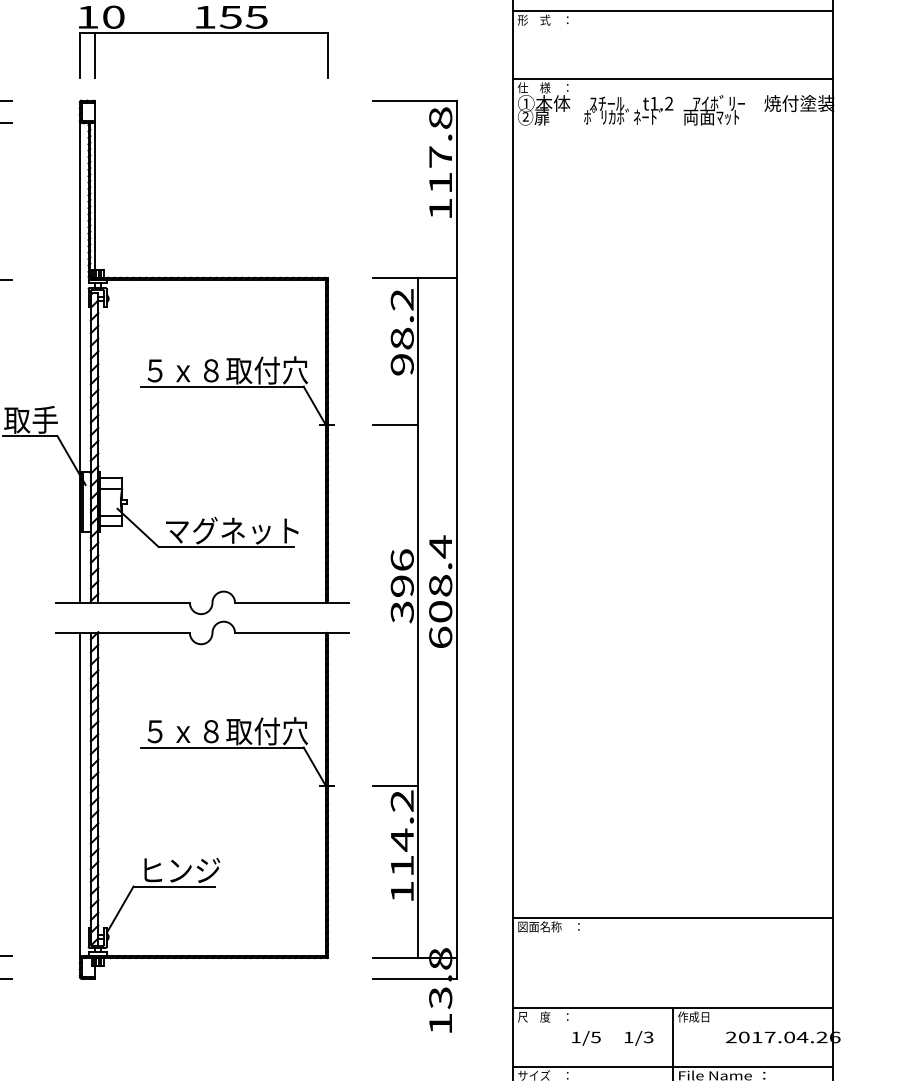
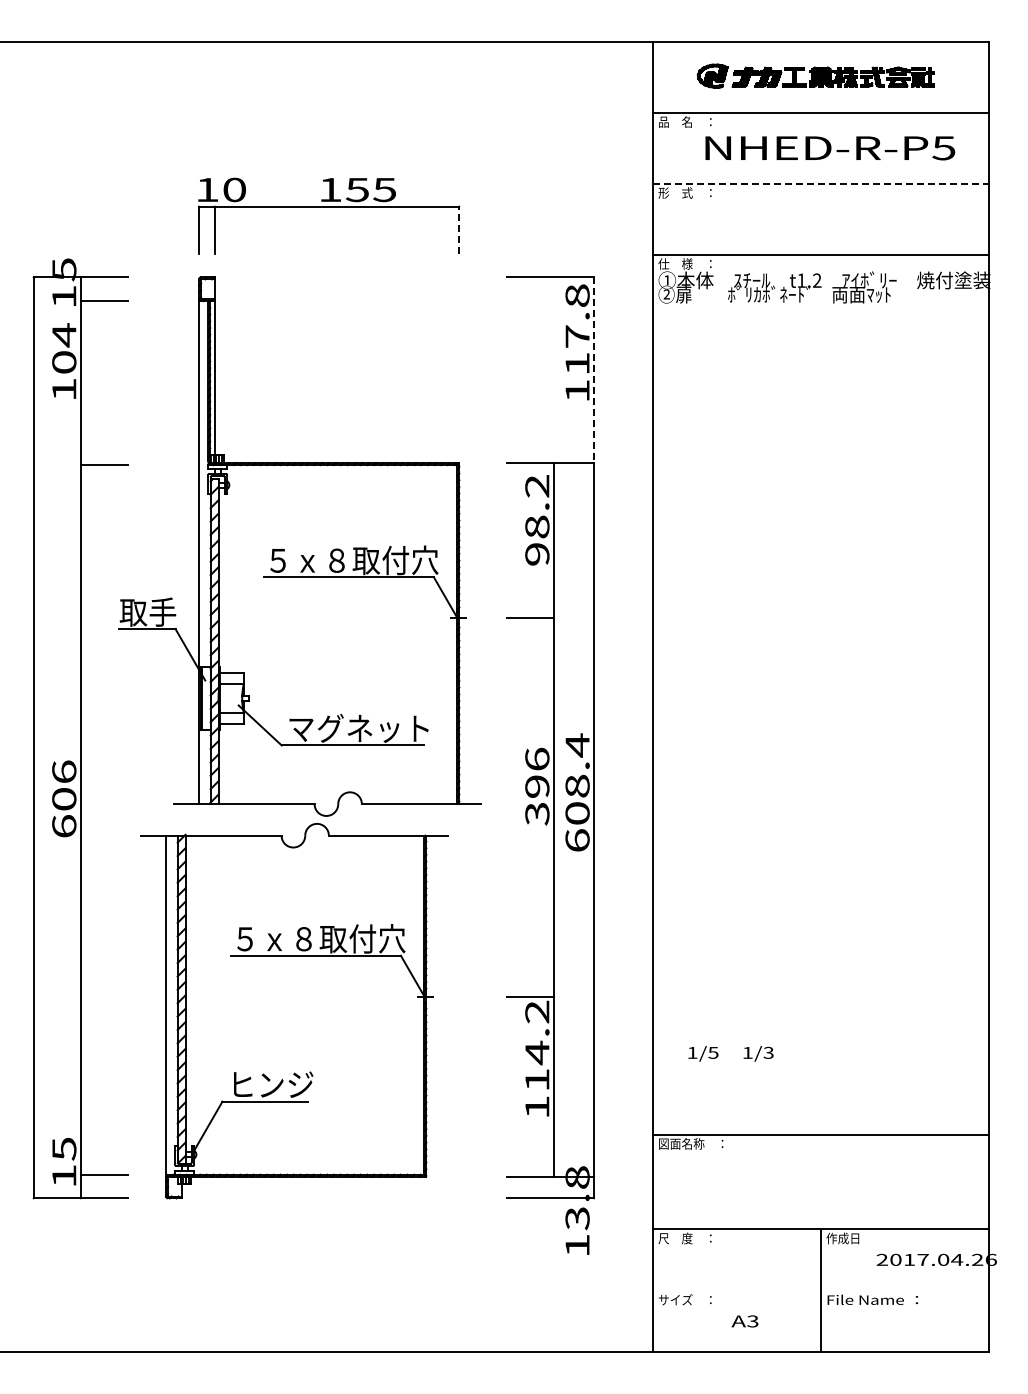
line: (673, 11) -> (821, 183), solid -> dashed
line: (328, 55) -> (459, 230), solid -> dashed
line: (456, 189) -> (594, 370), solid -> dashed
part: (202, 800) -> (294, 1011), moved
text: (612, 1038) -> (730, 1053), moved
line: (673, 1066) -> (821, 1290), removed

